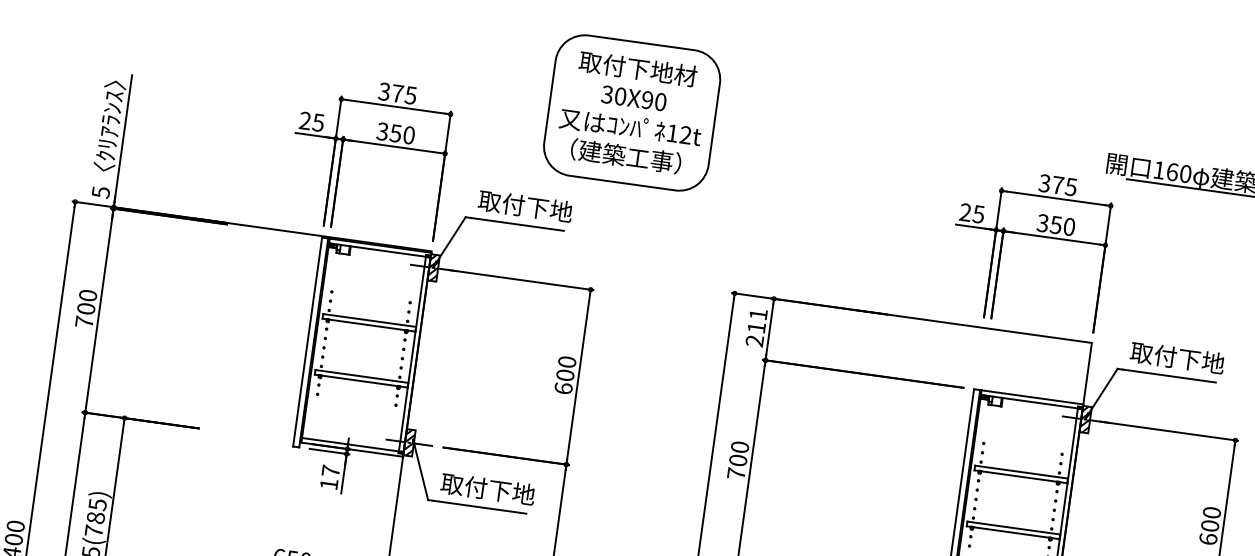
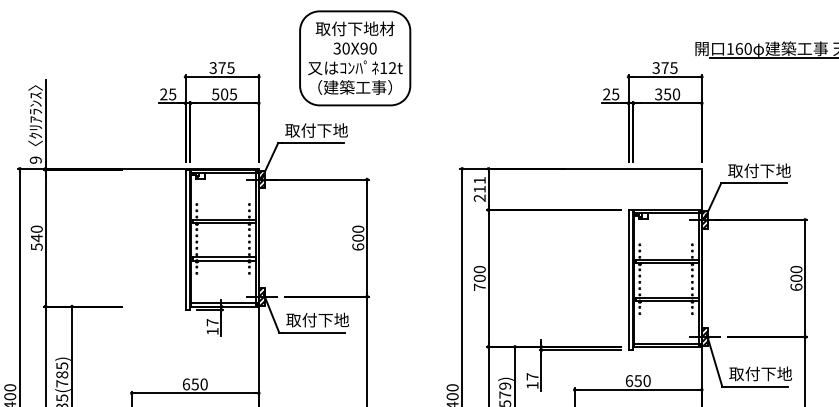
part: (632, 113) -> (355, 58), moved
text: (395, 133) -> (224, 94), 350 -> 505
text: (100, 191) -> (35, 159), 5 -> 9
text: (84, 315) -> (36, 242), 700 -> 540

